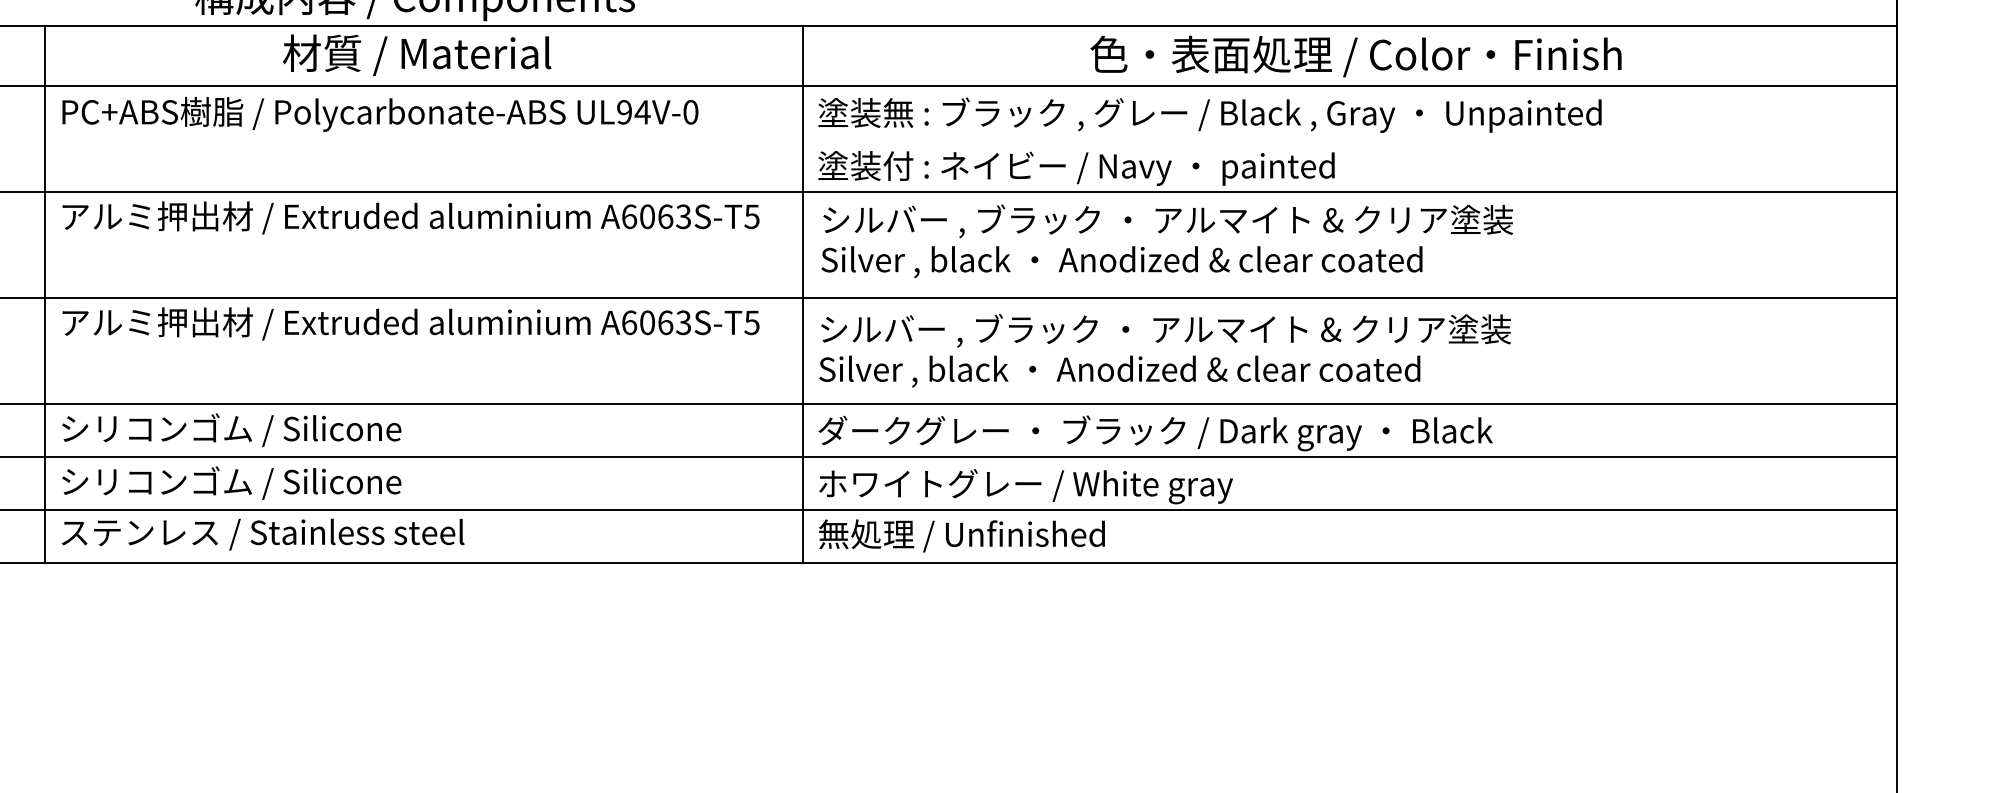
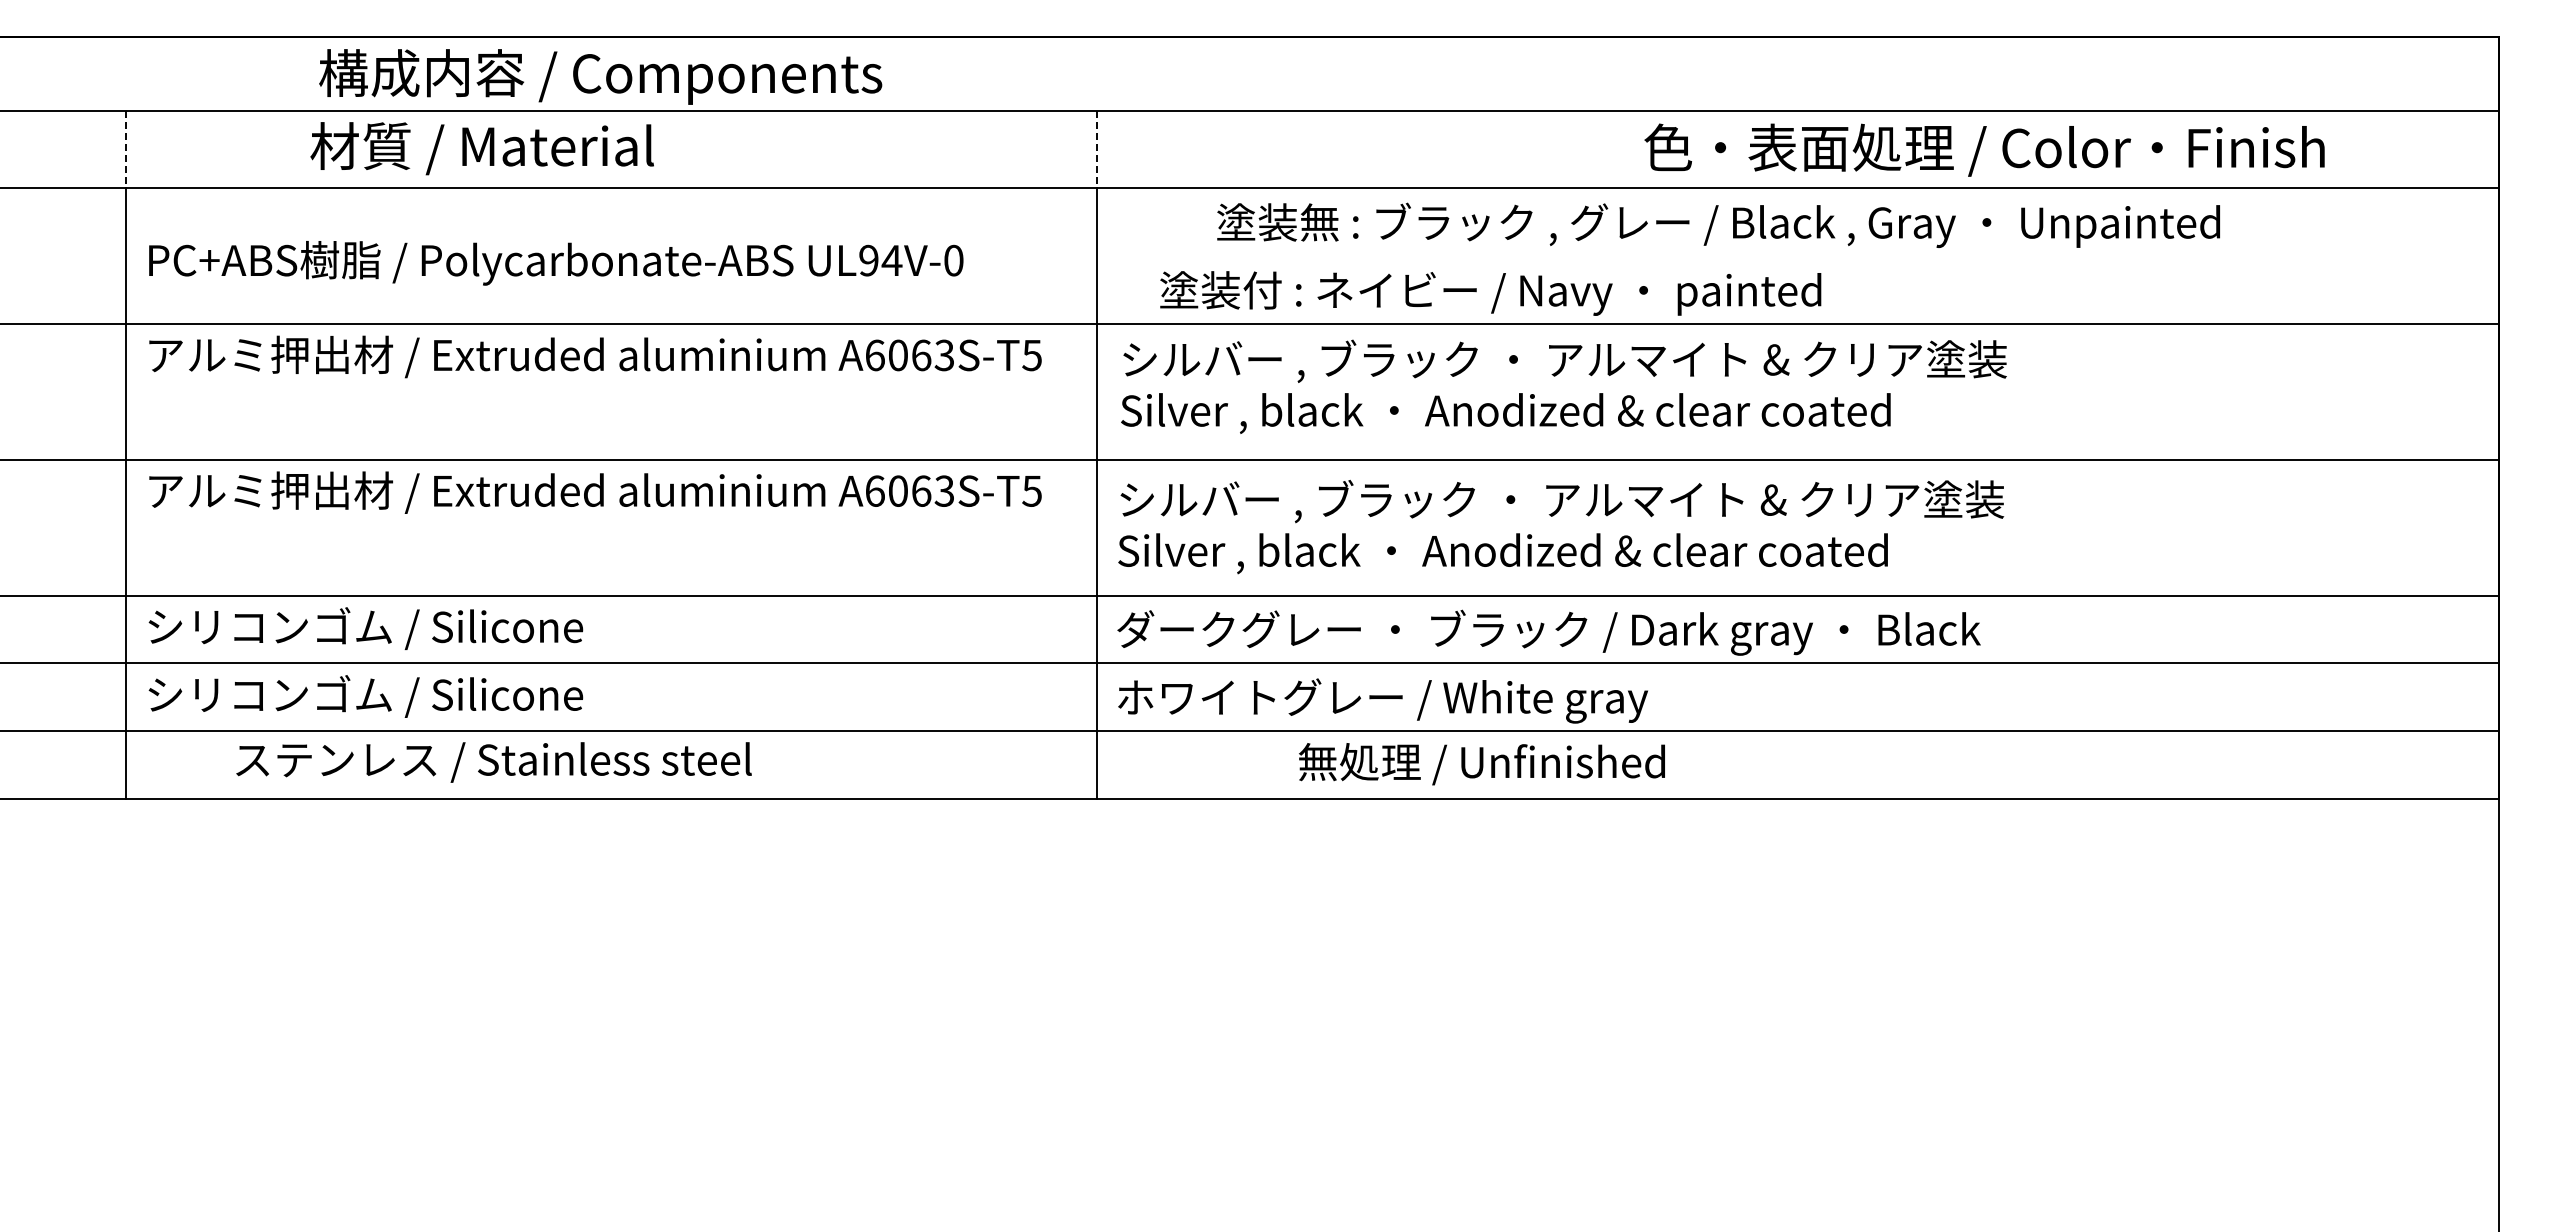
line: (44, 55) -> (126, 149), solid -> dashed
text: (416, 55) -> (481, 148), moved
line: (803, 55) -> (1097, 149), solid -> dashed
text: (1355, 55) -> (1984, 149), moved
text: (380, 114) -> (556, 263), moved
text: (1209, 114) -> (1718, 224), moved
text: (1076, 168) -> (1490, 293), moved
text: (262, 534) -> (493, 762), moved
text: (961, 536) -> (1481, 764), moved

